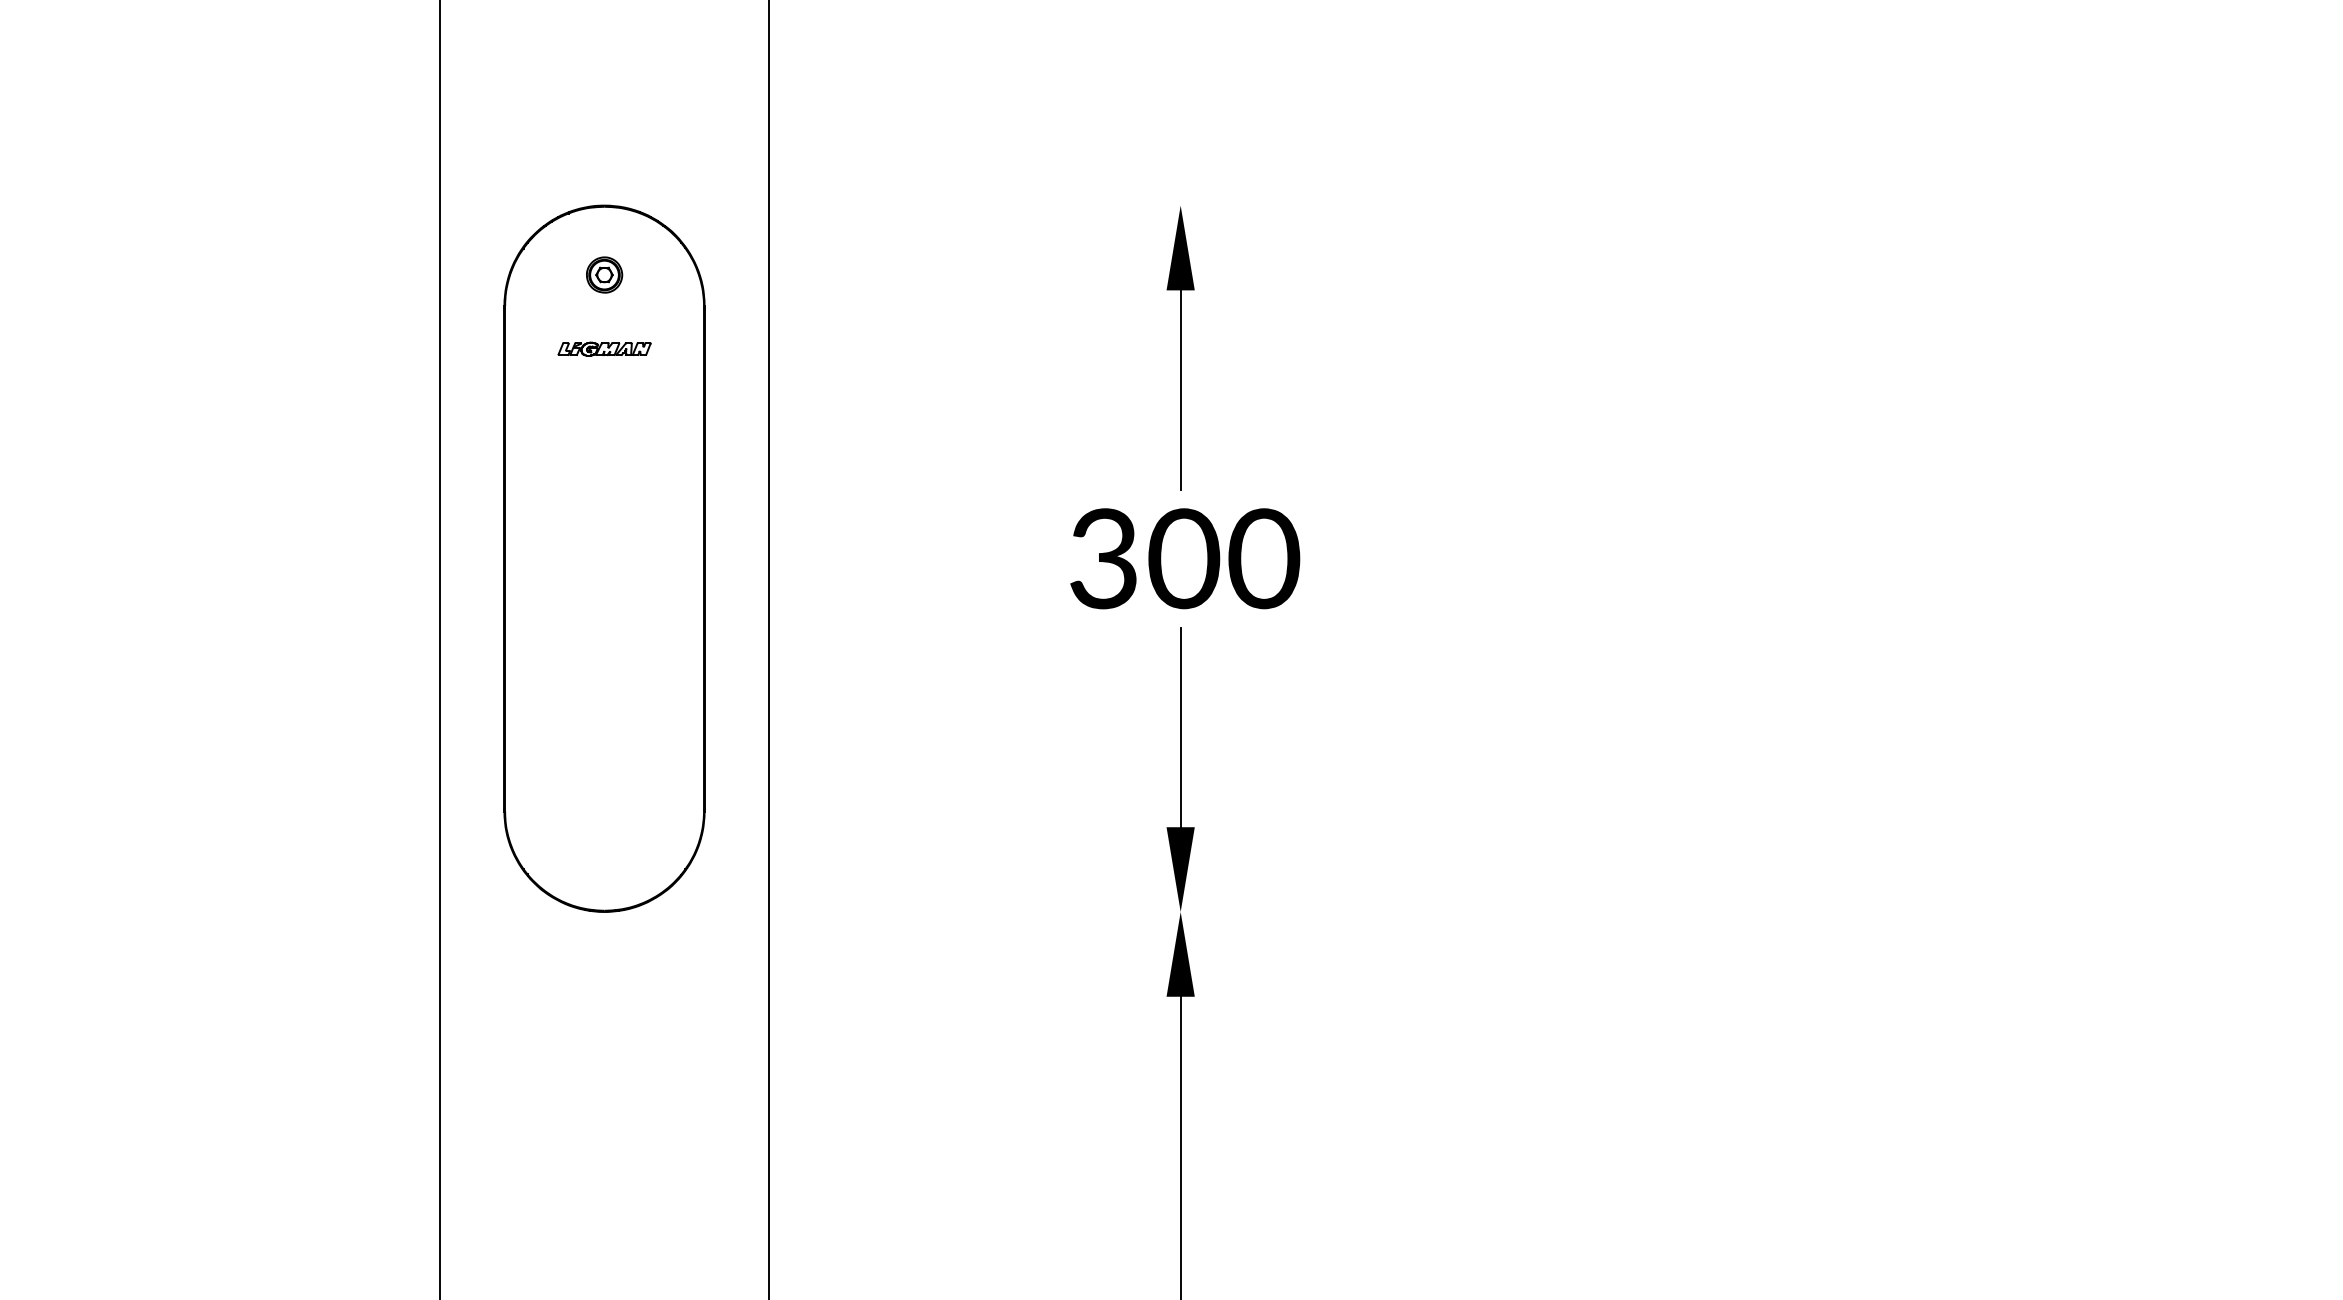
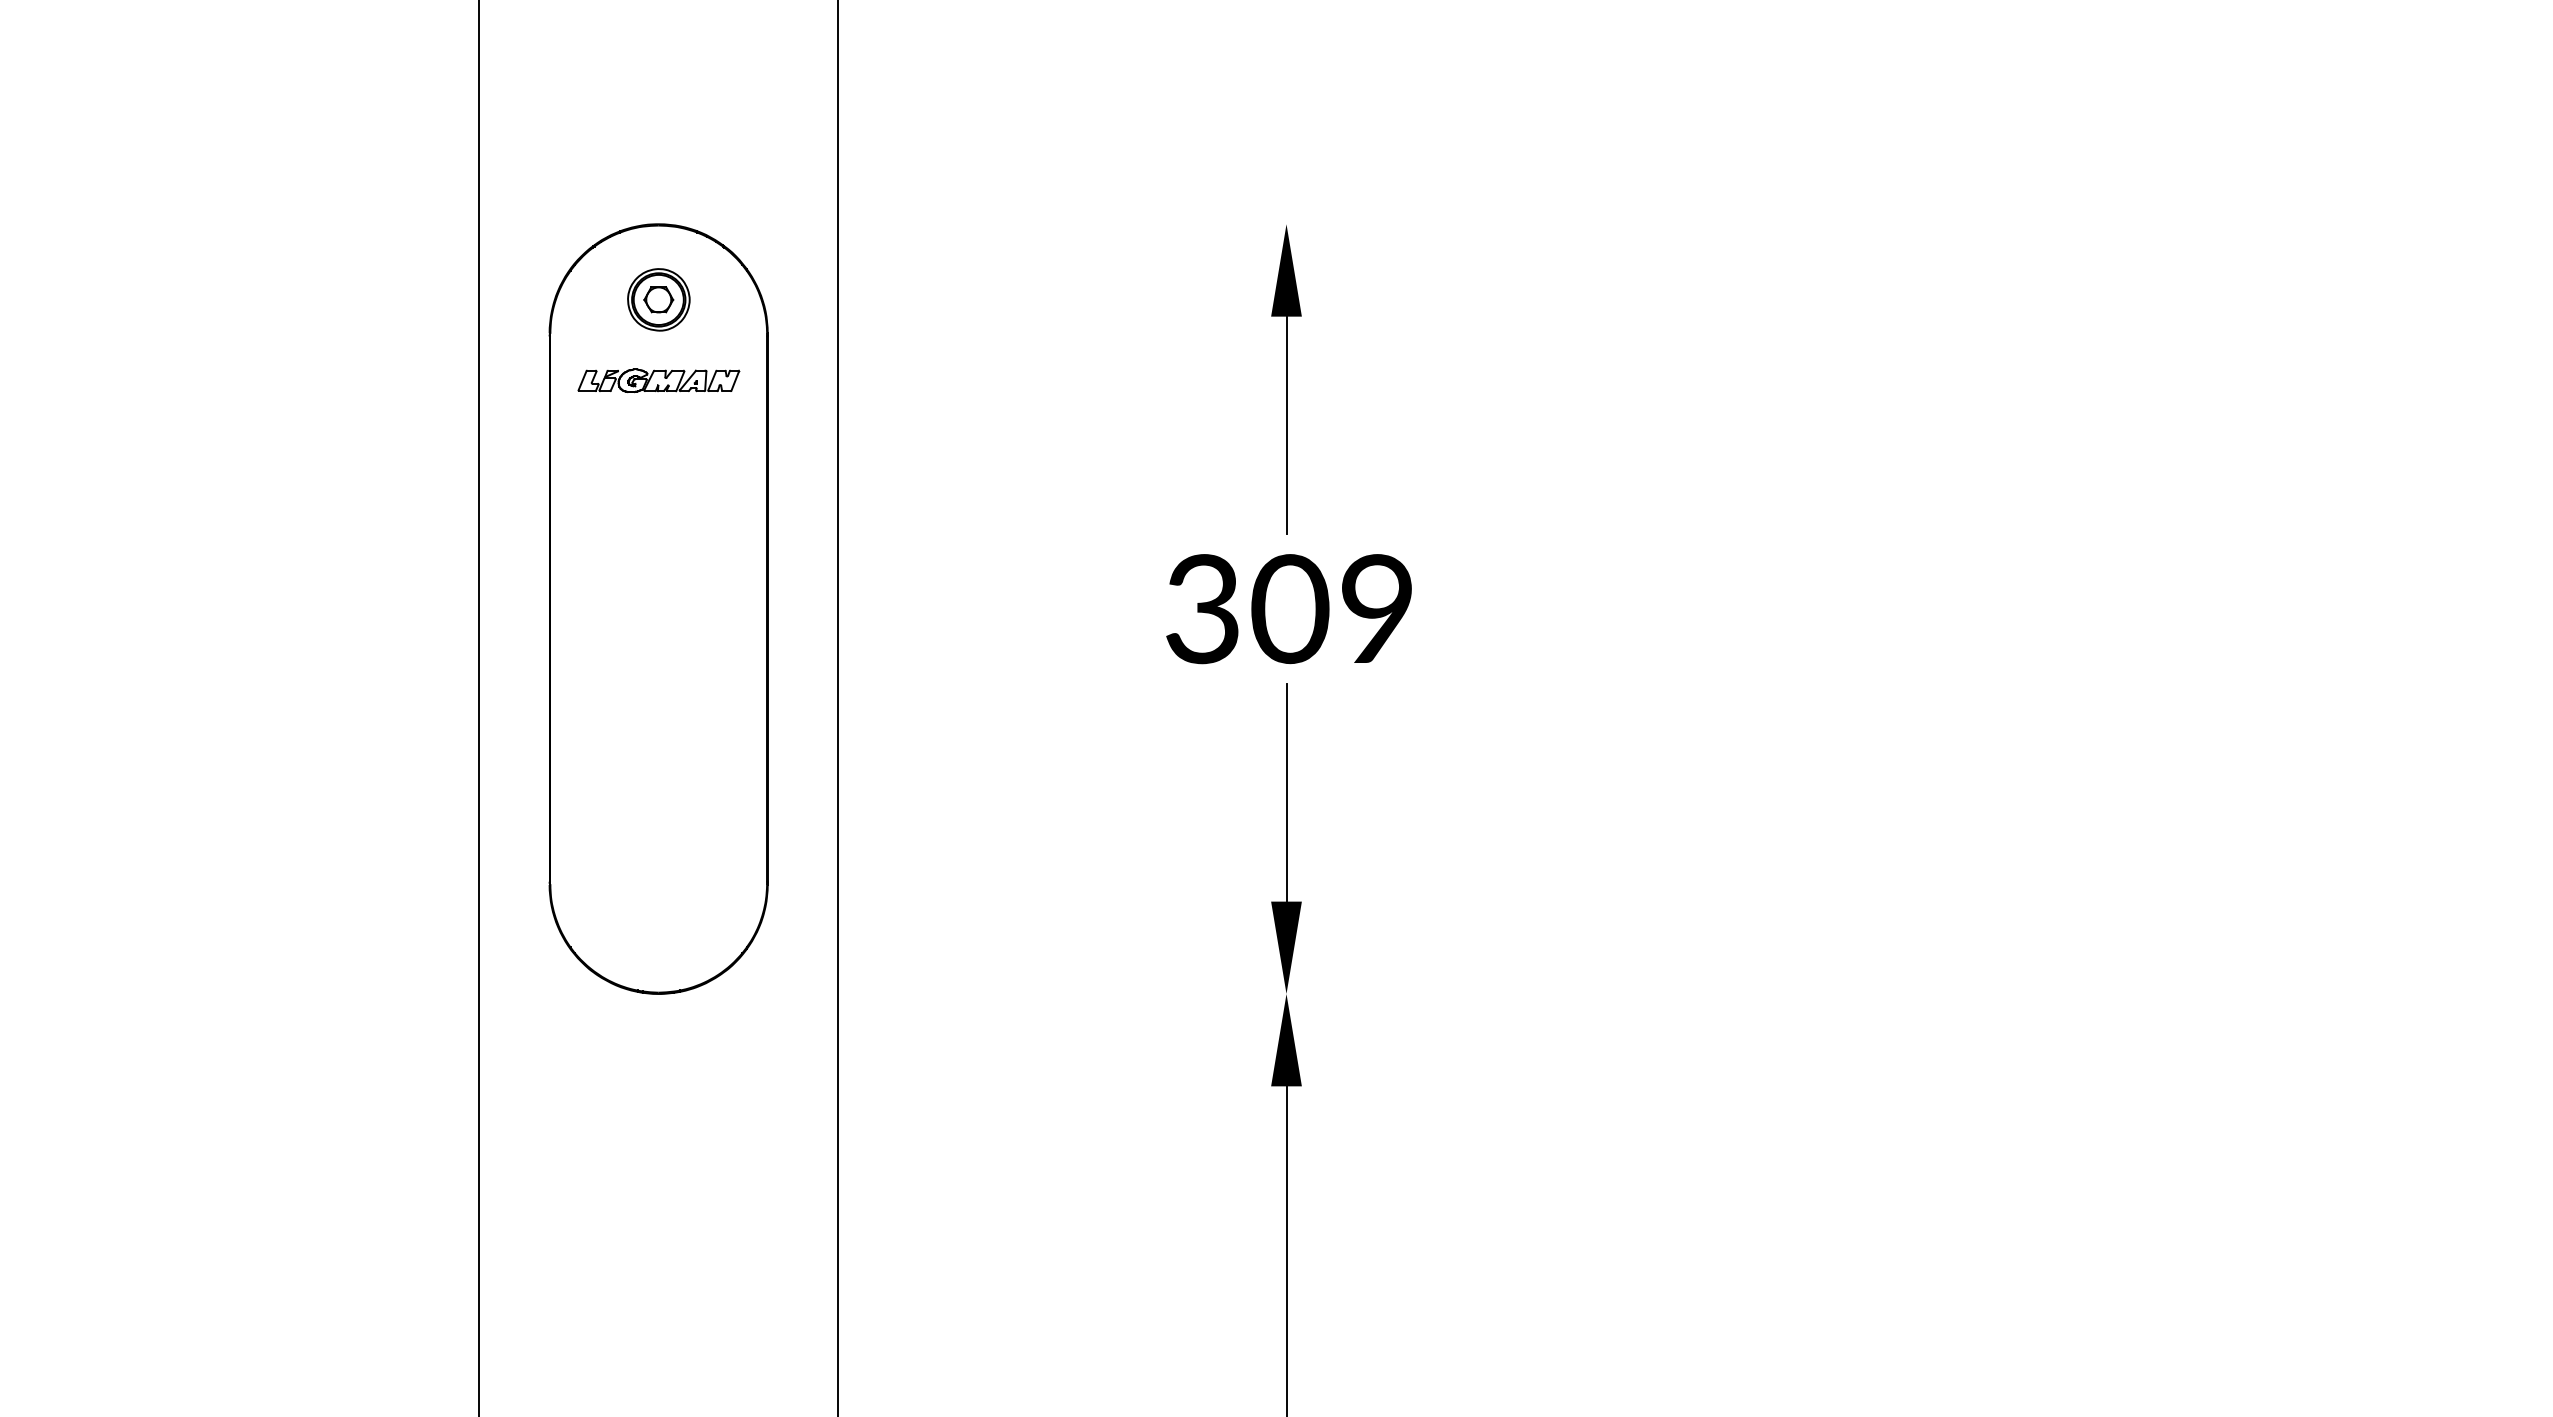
part: (604, 274) -> (658, 299), size x1.6
part: (604, 348) -> (658, 380), size x1.6
text: (1264, 559) -> (1377, 609), 300 -> 309

